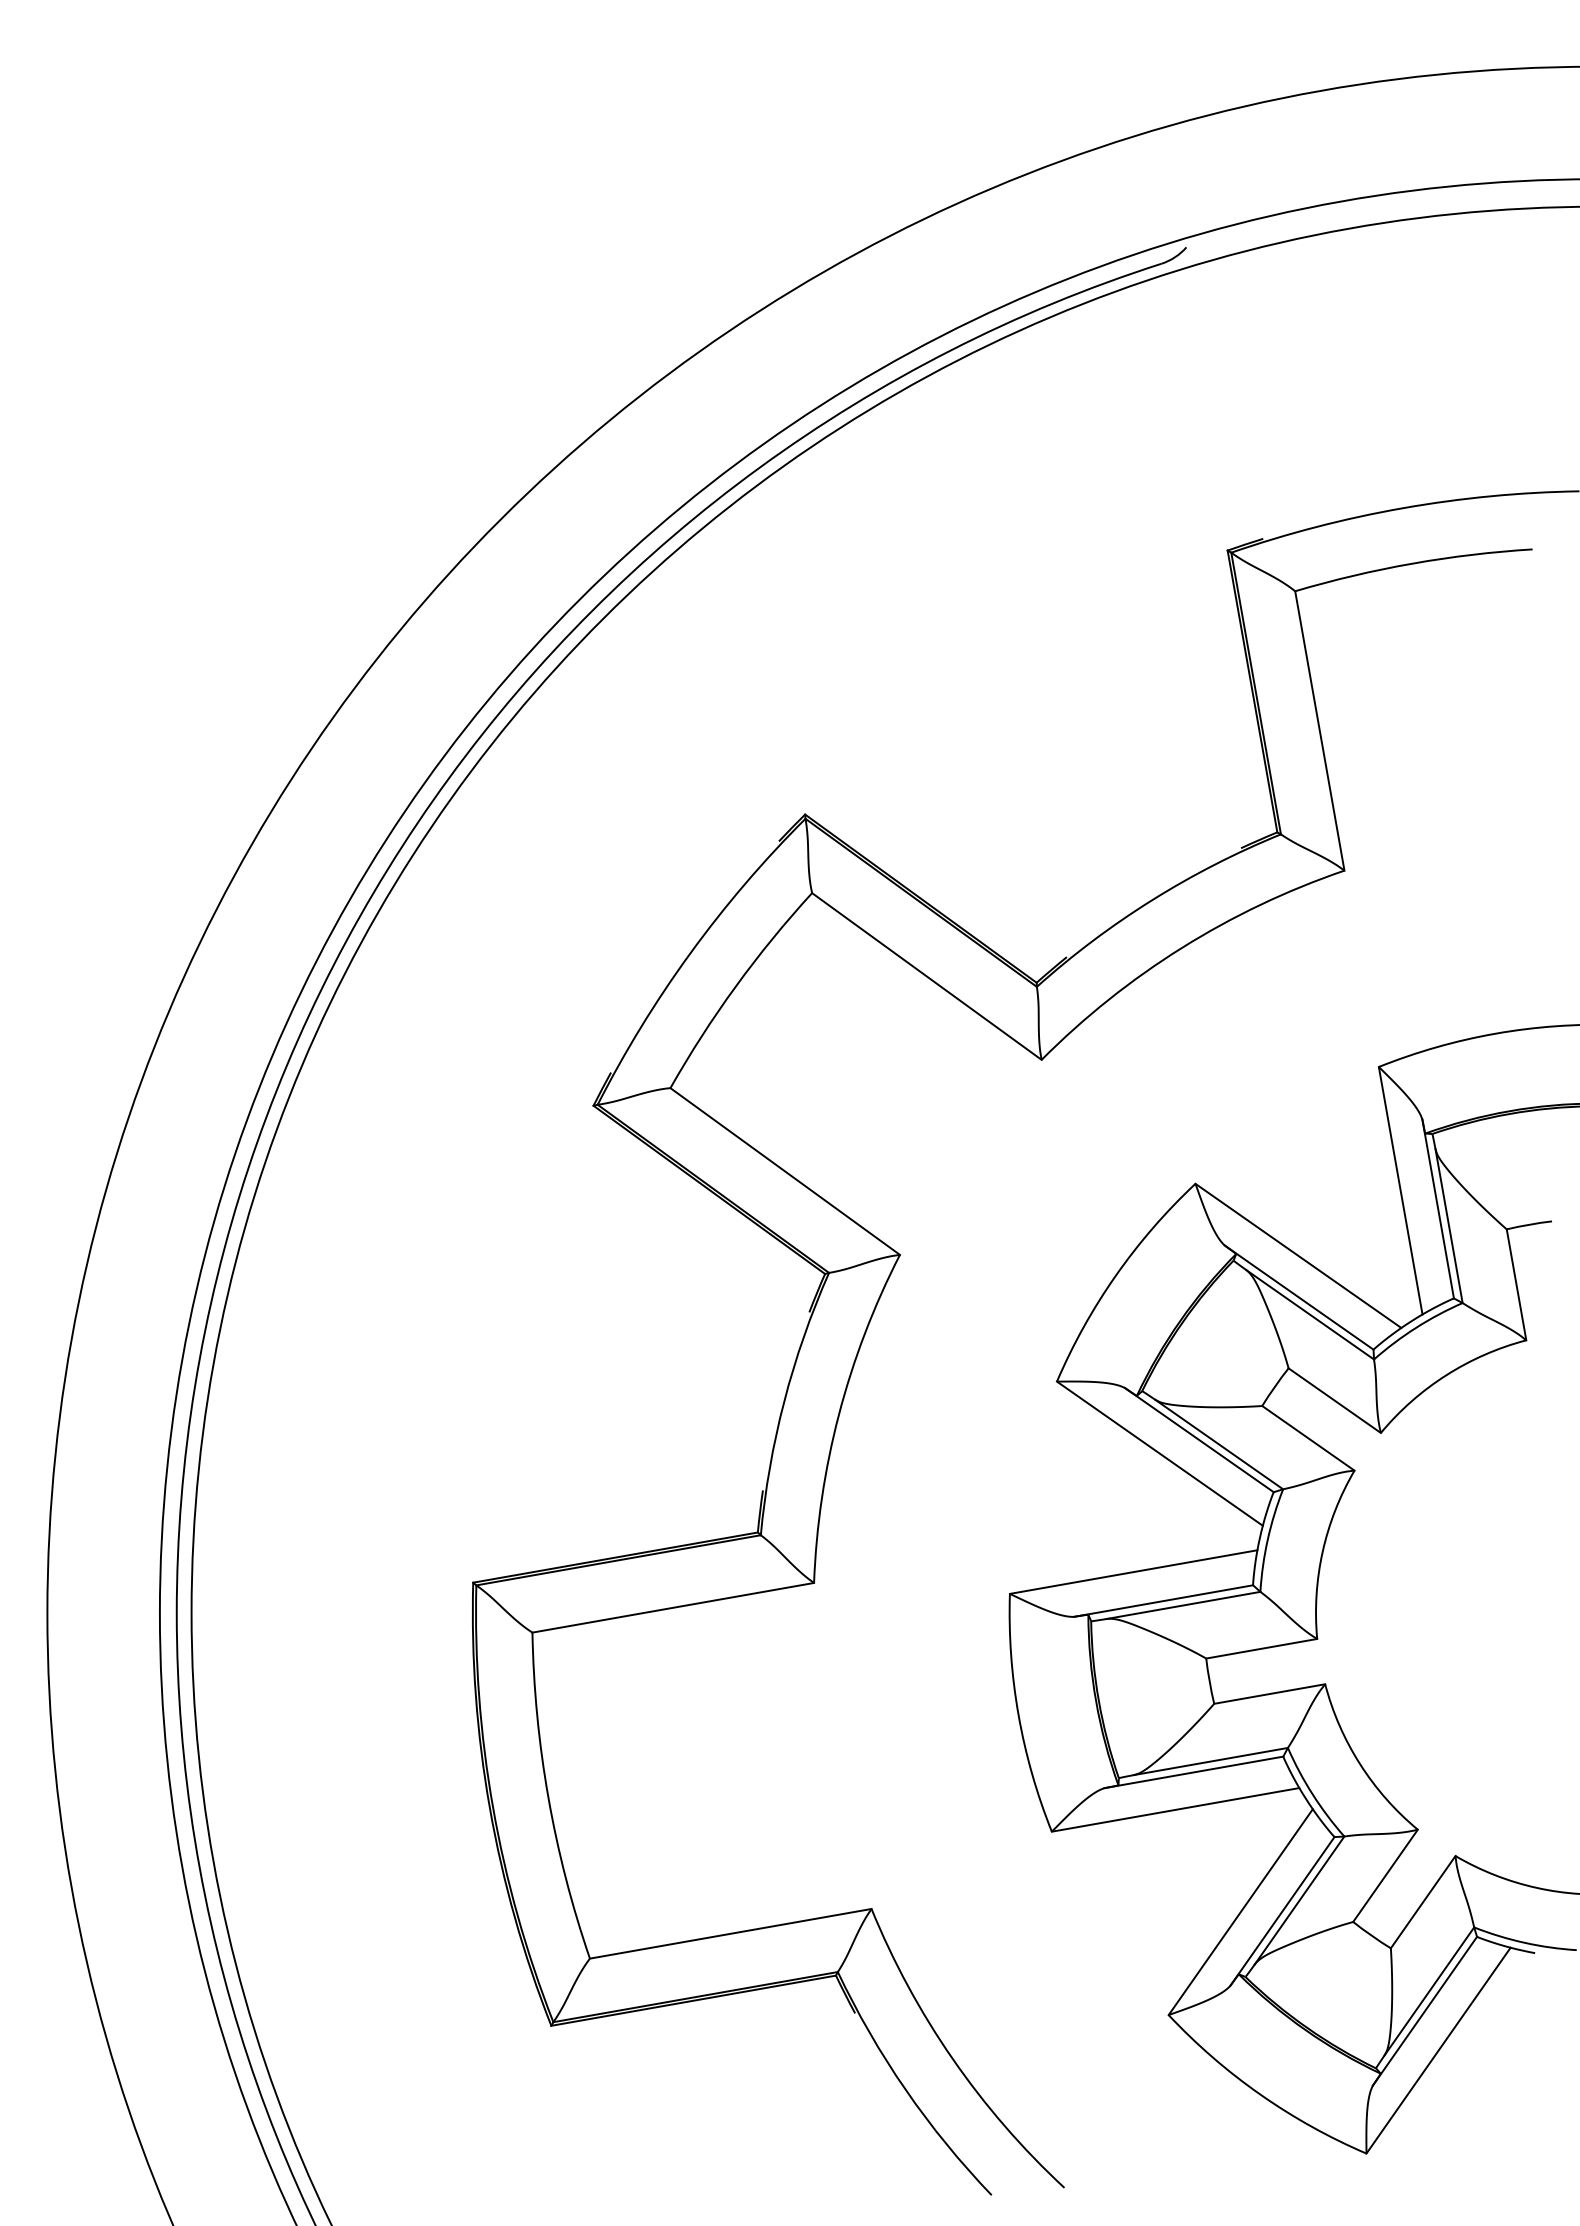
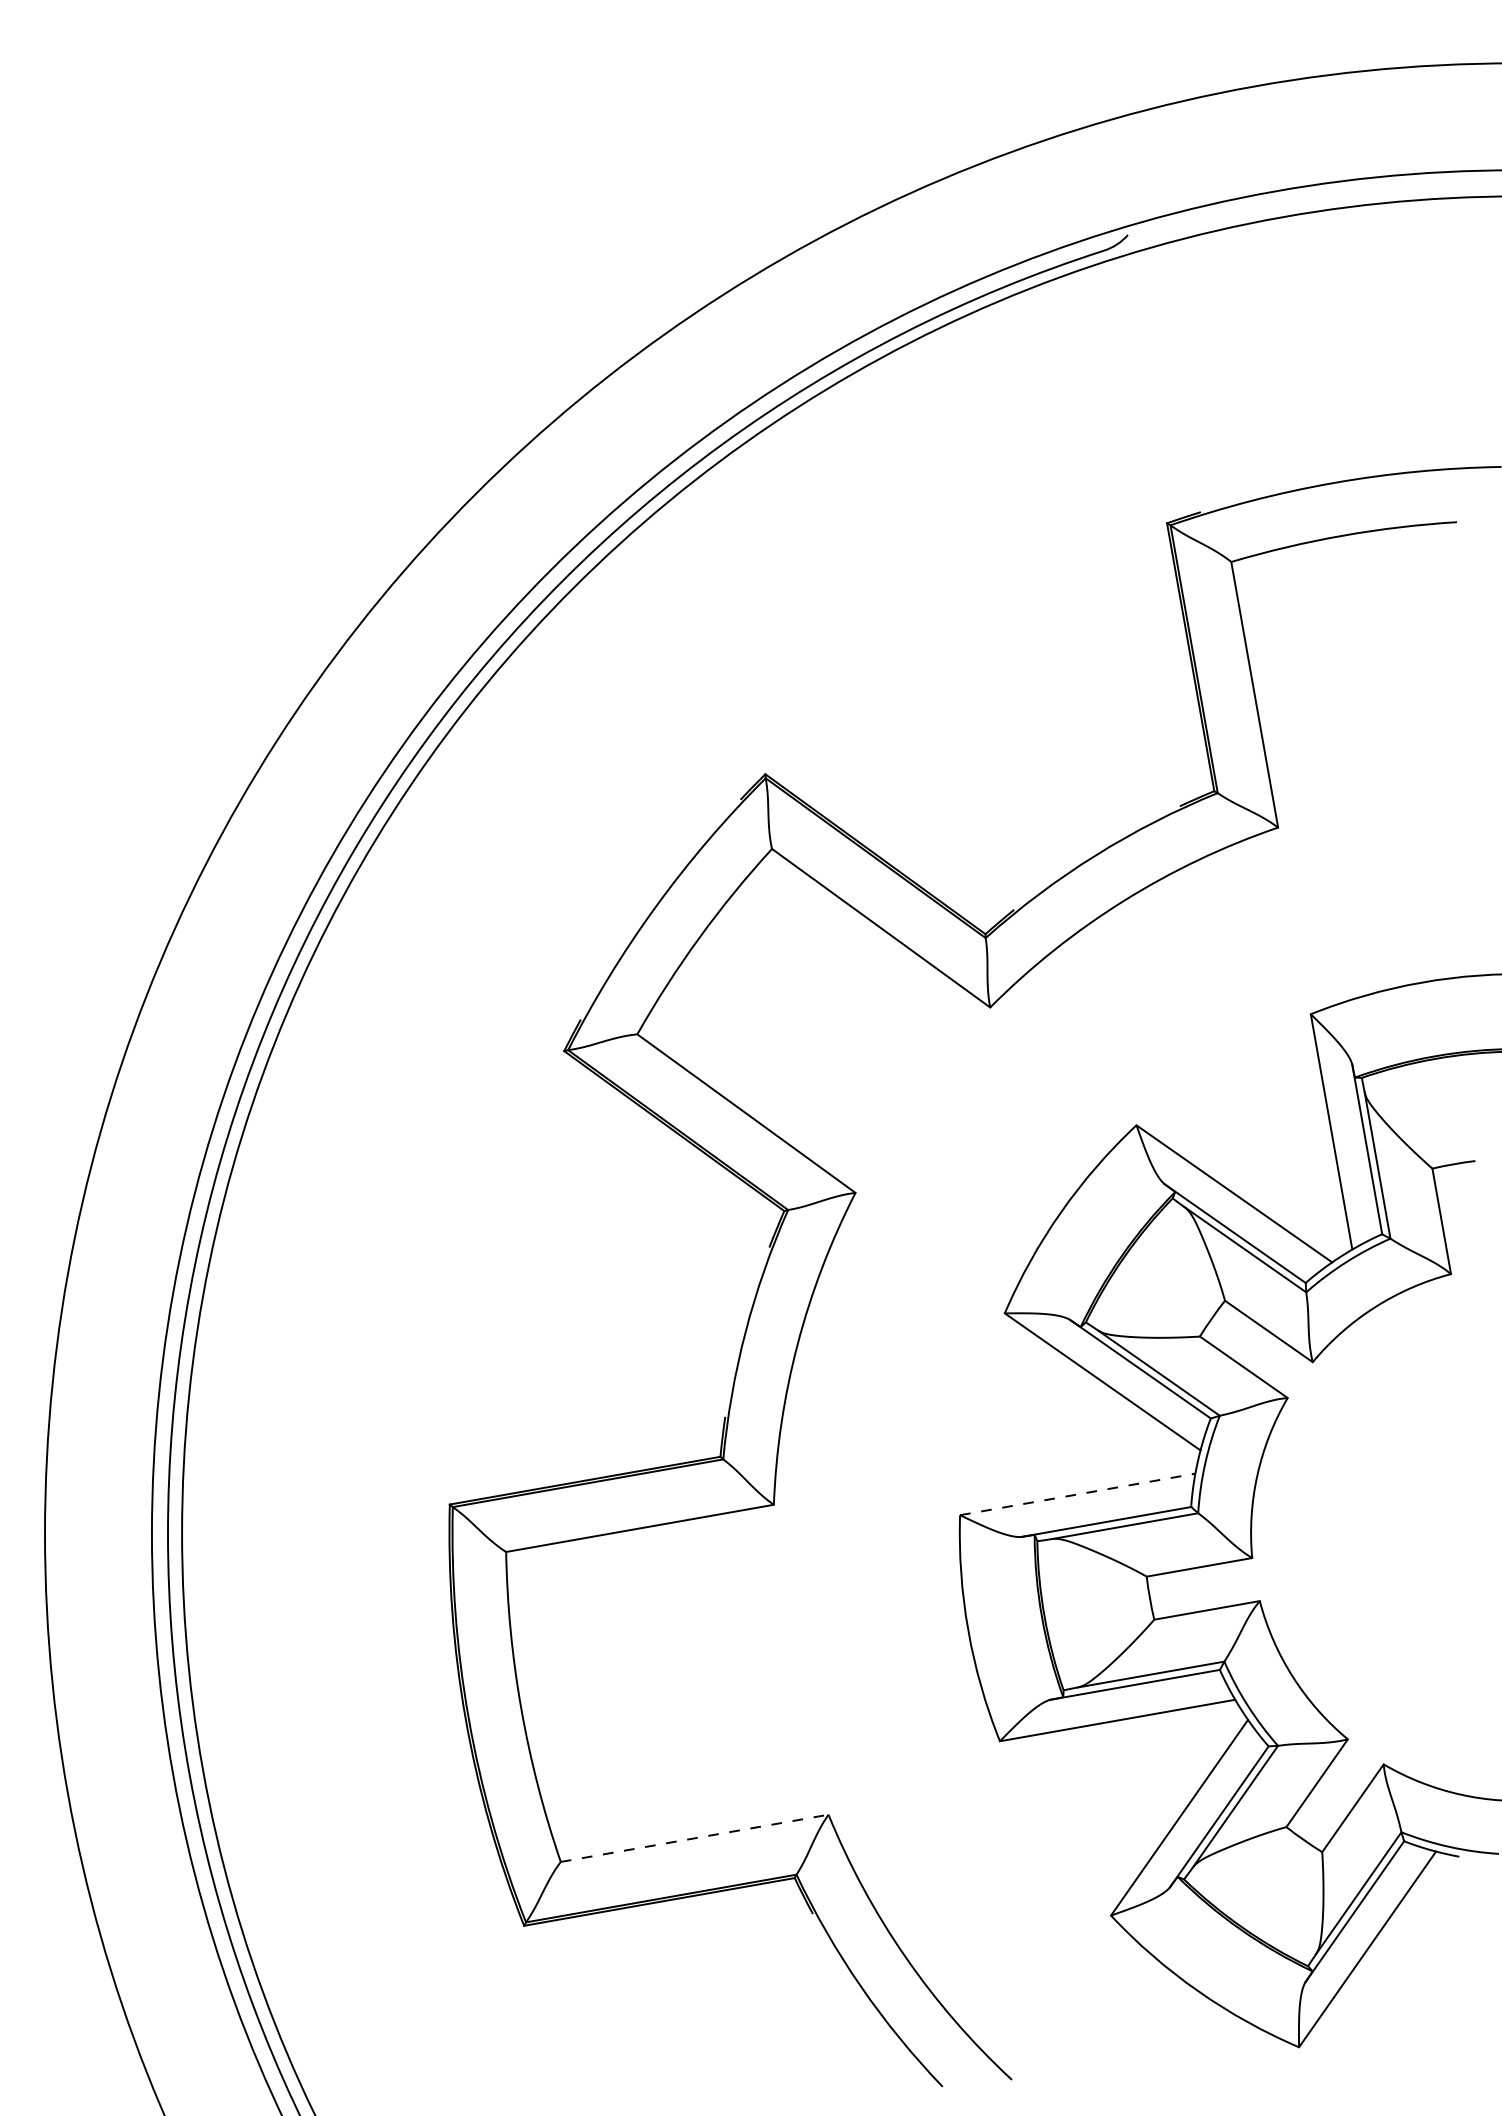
line: (1133, 1572) -> (1077, 1494), solid -> dashed
line: (730, 1933) -> (694, 1838), solid -> dashed

